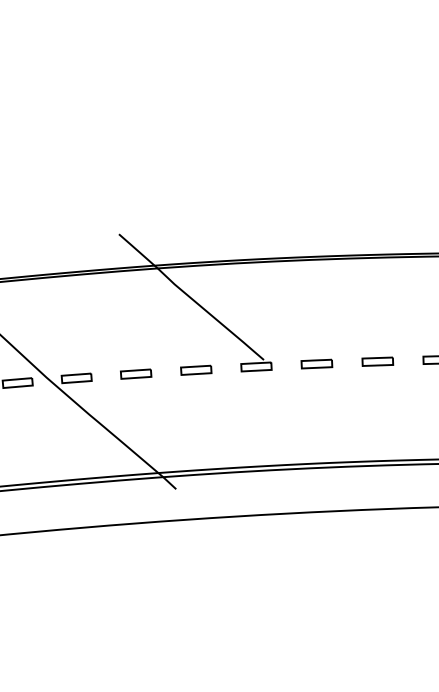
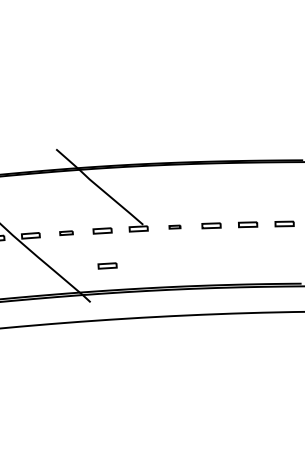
part: (316, 362) -> (174, 226), size x0.6
part: (136, 372) -> (66, 232), size x0.7
part: (204, 427) -> (107, 265), added

